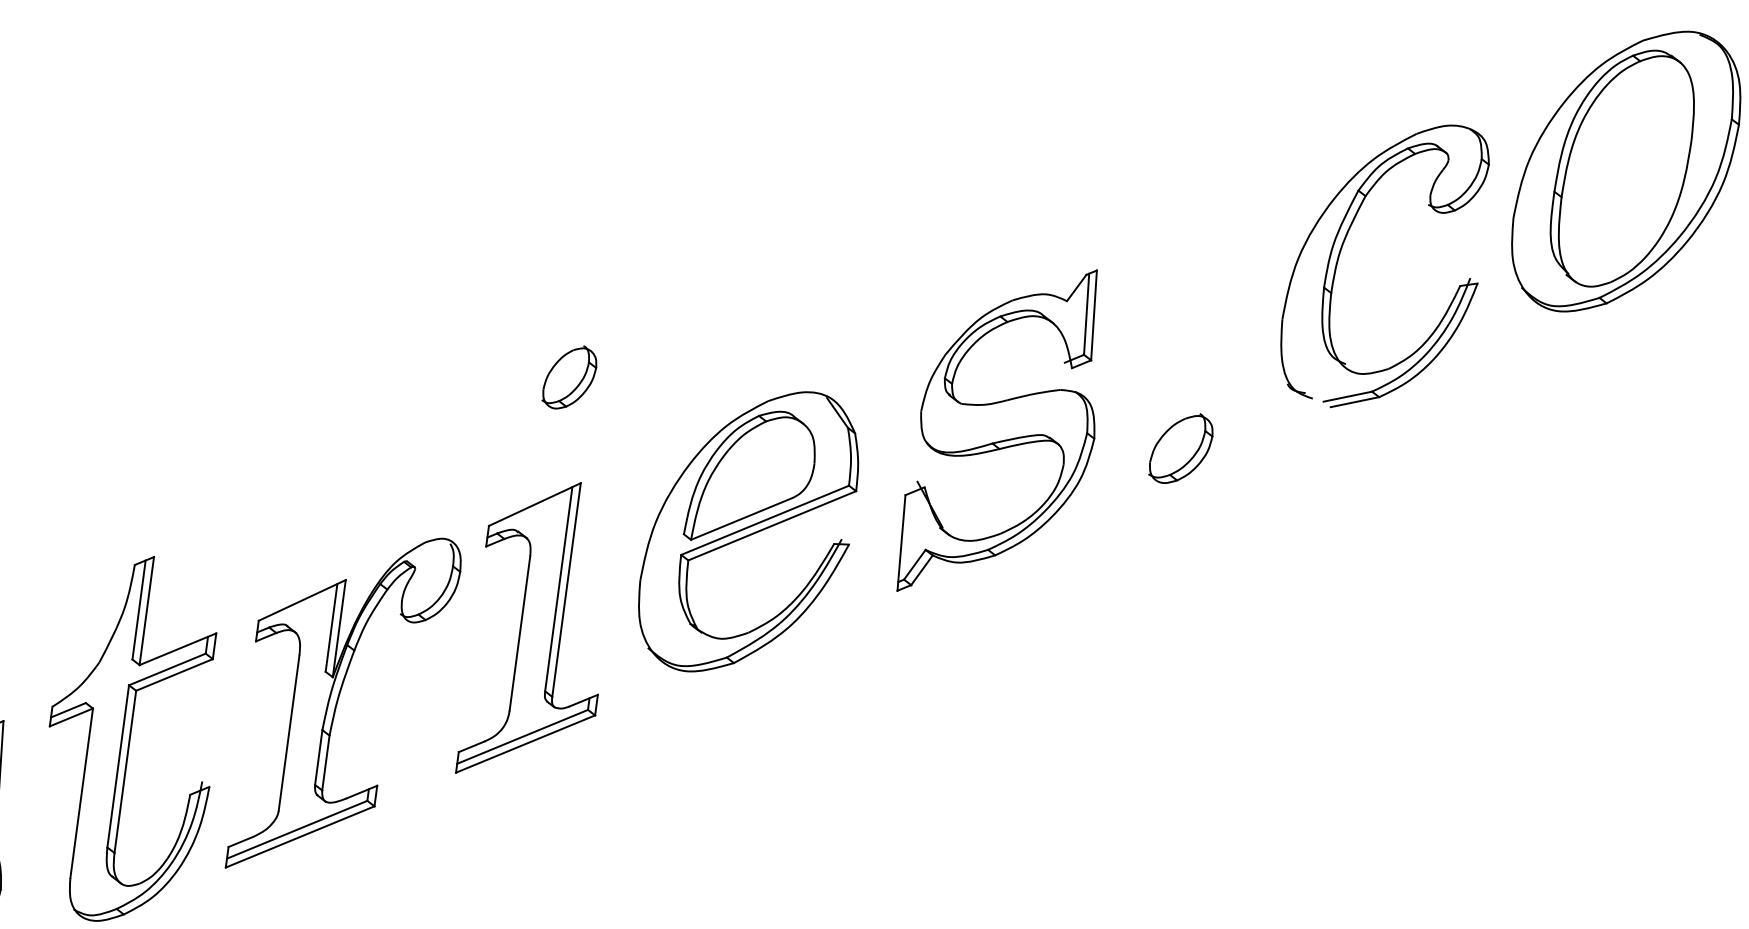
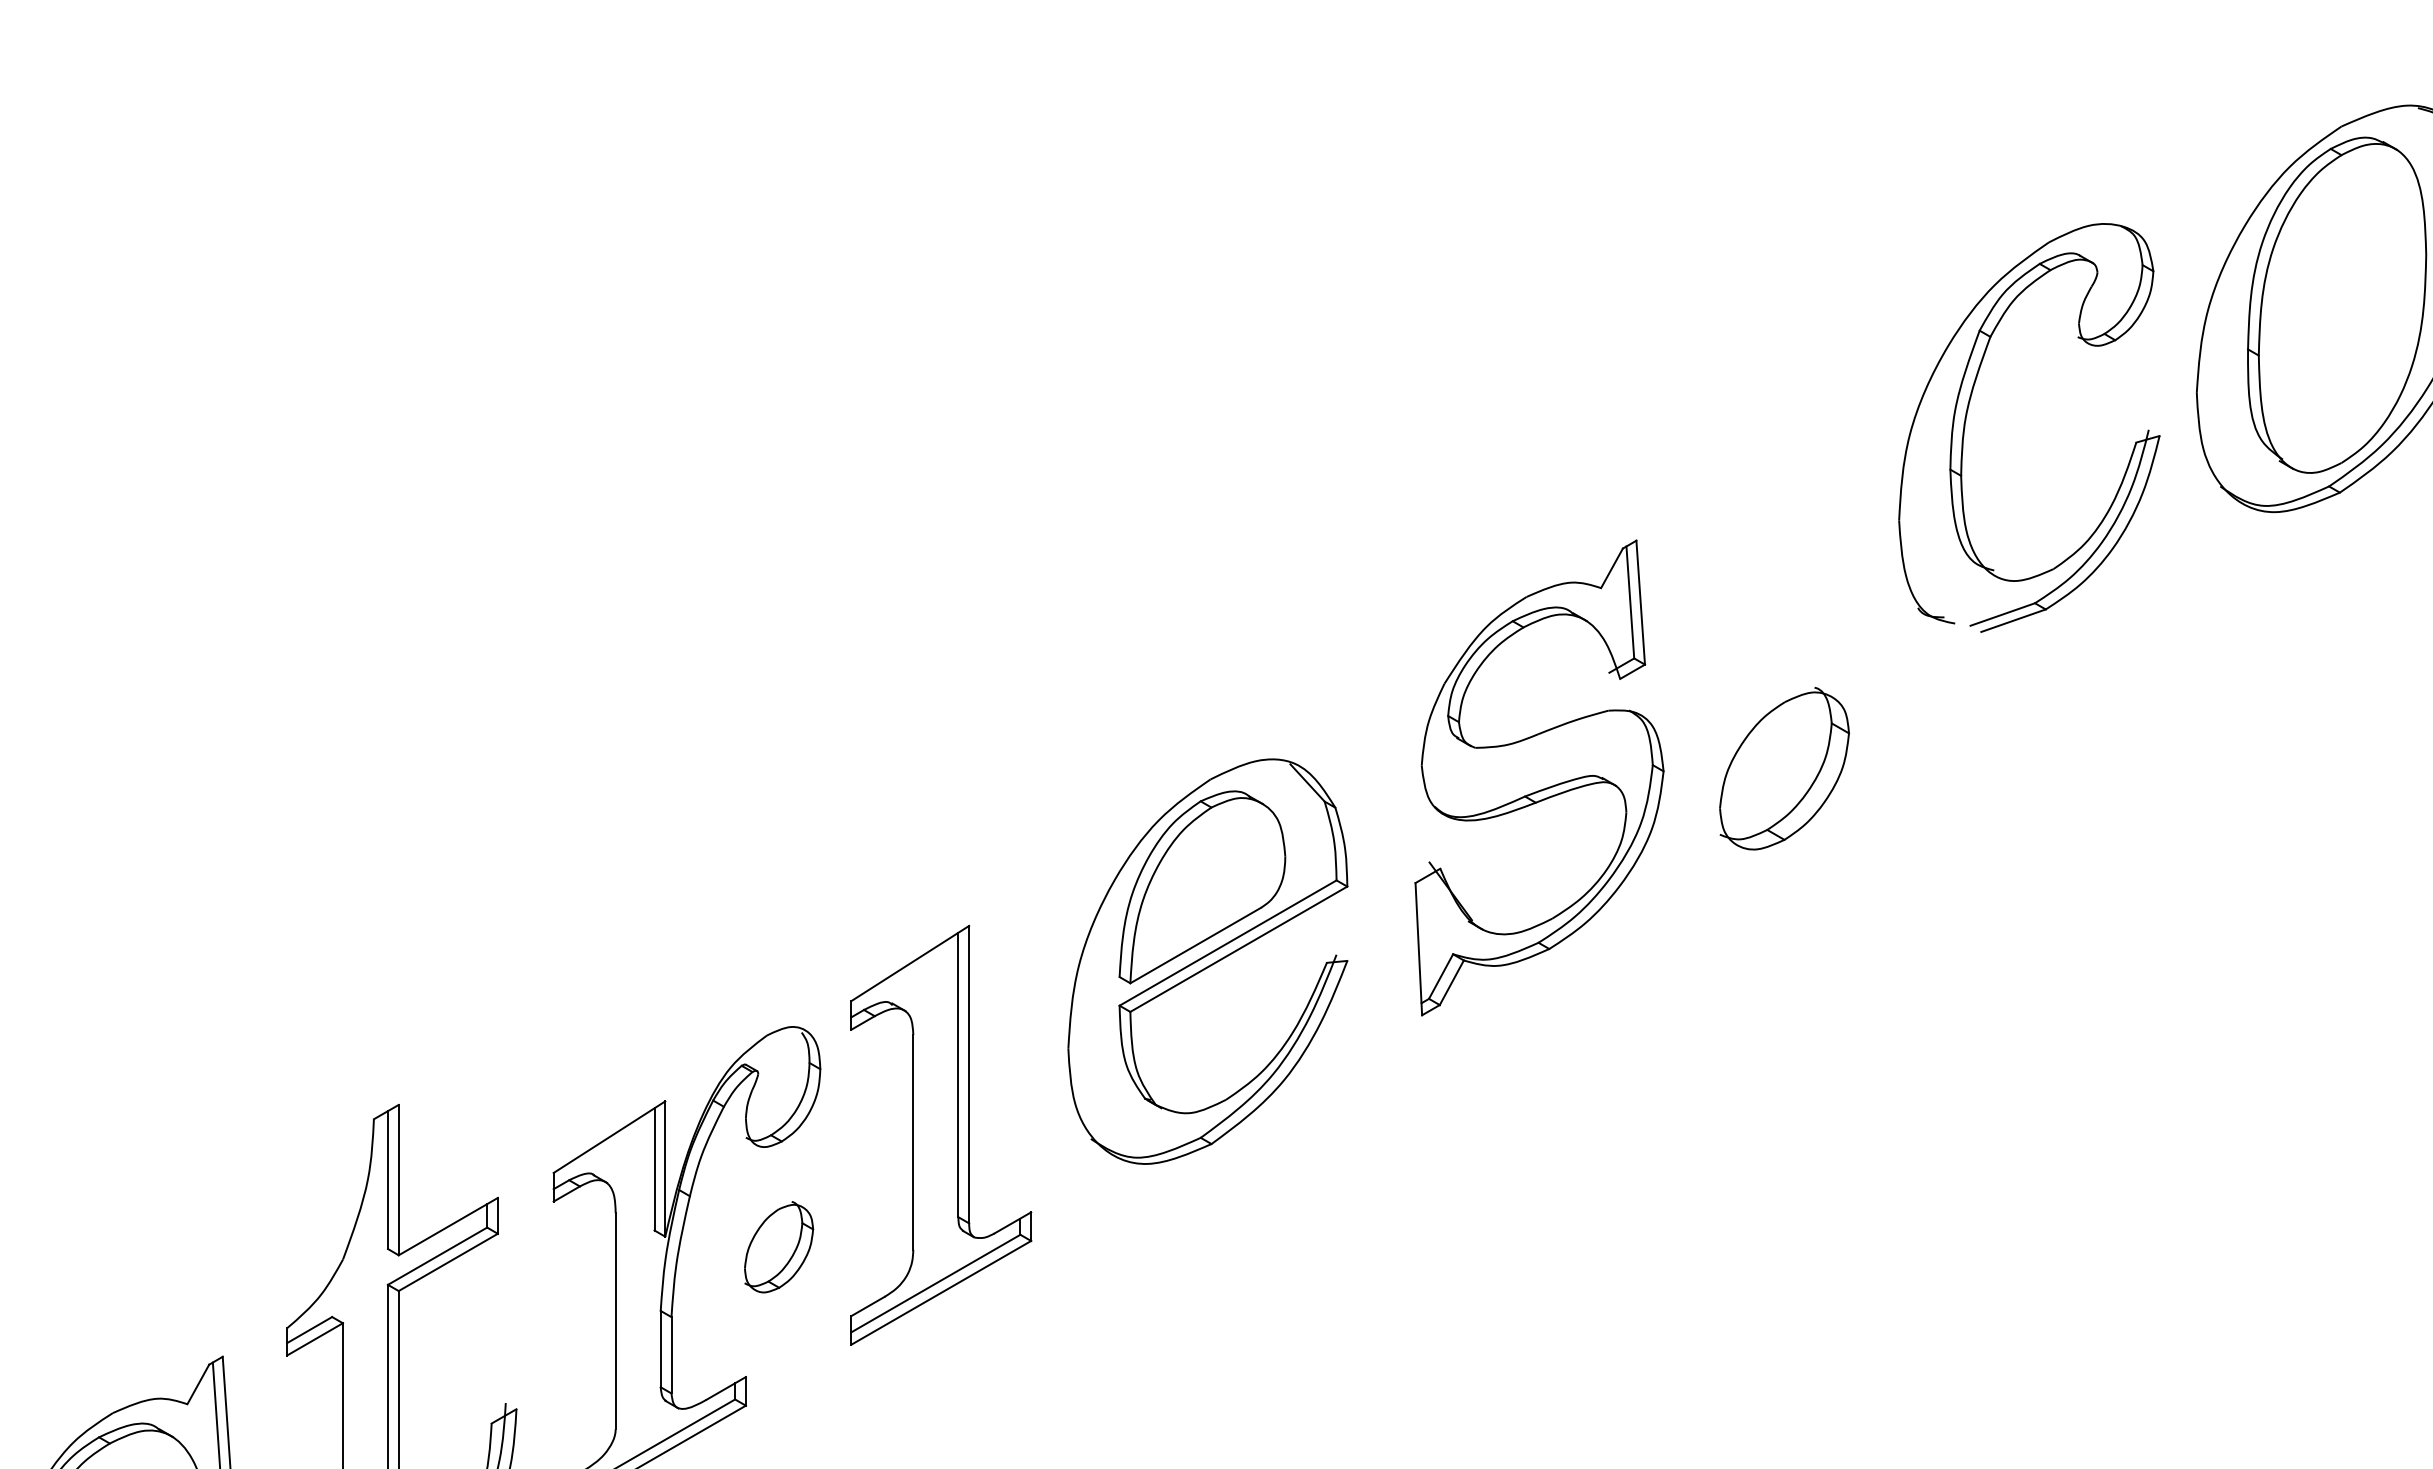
part: (1341, 250) -> (1967, 415), moved
part: (570, 377) -> (779, 1247), moved
part: (1181, 448) -> (1784, 768), size x1.6

